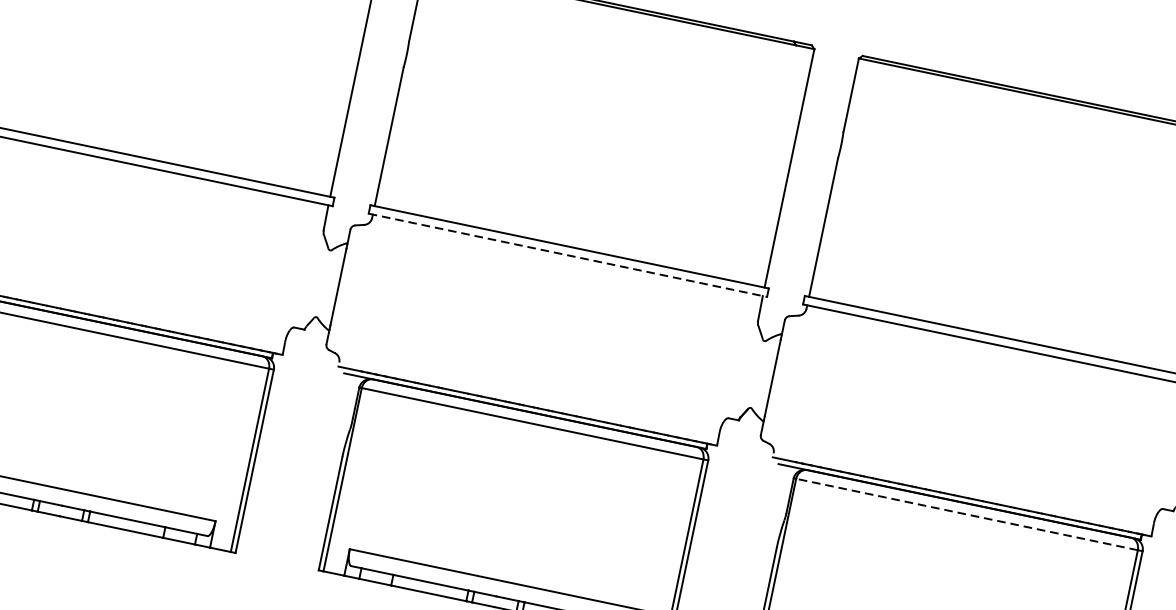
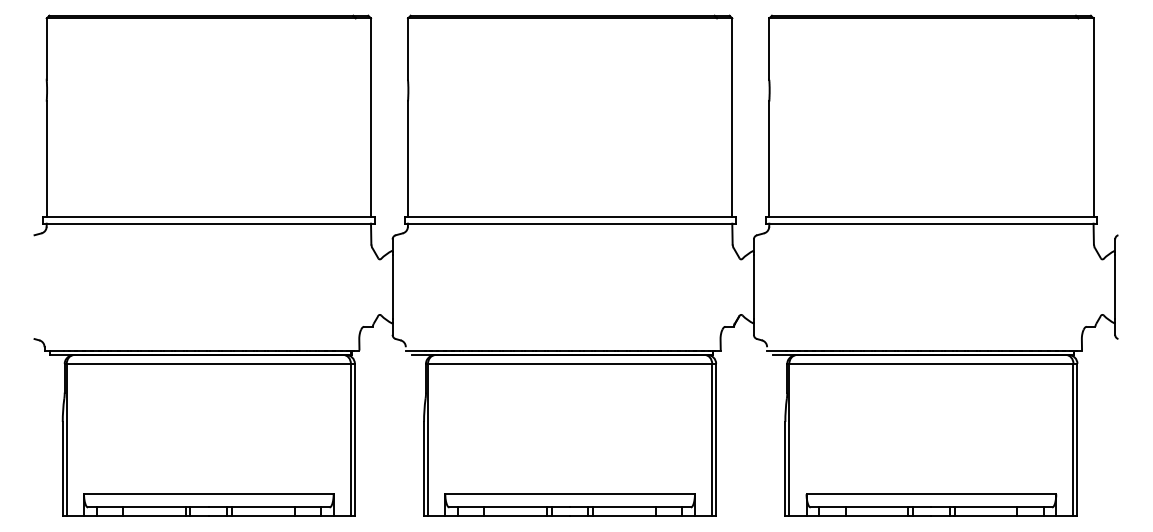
line: (568, 255) -> (570, 223), dashed -> solid
line: (966, 513) -> (930, 363), dashed -> solid

